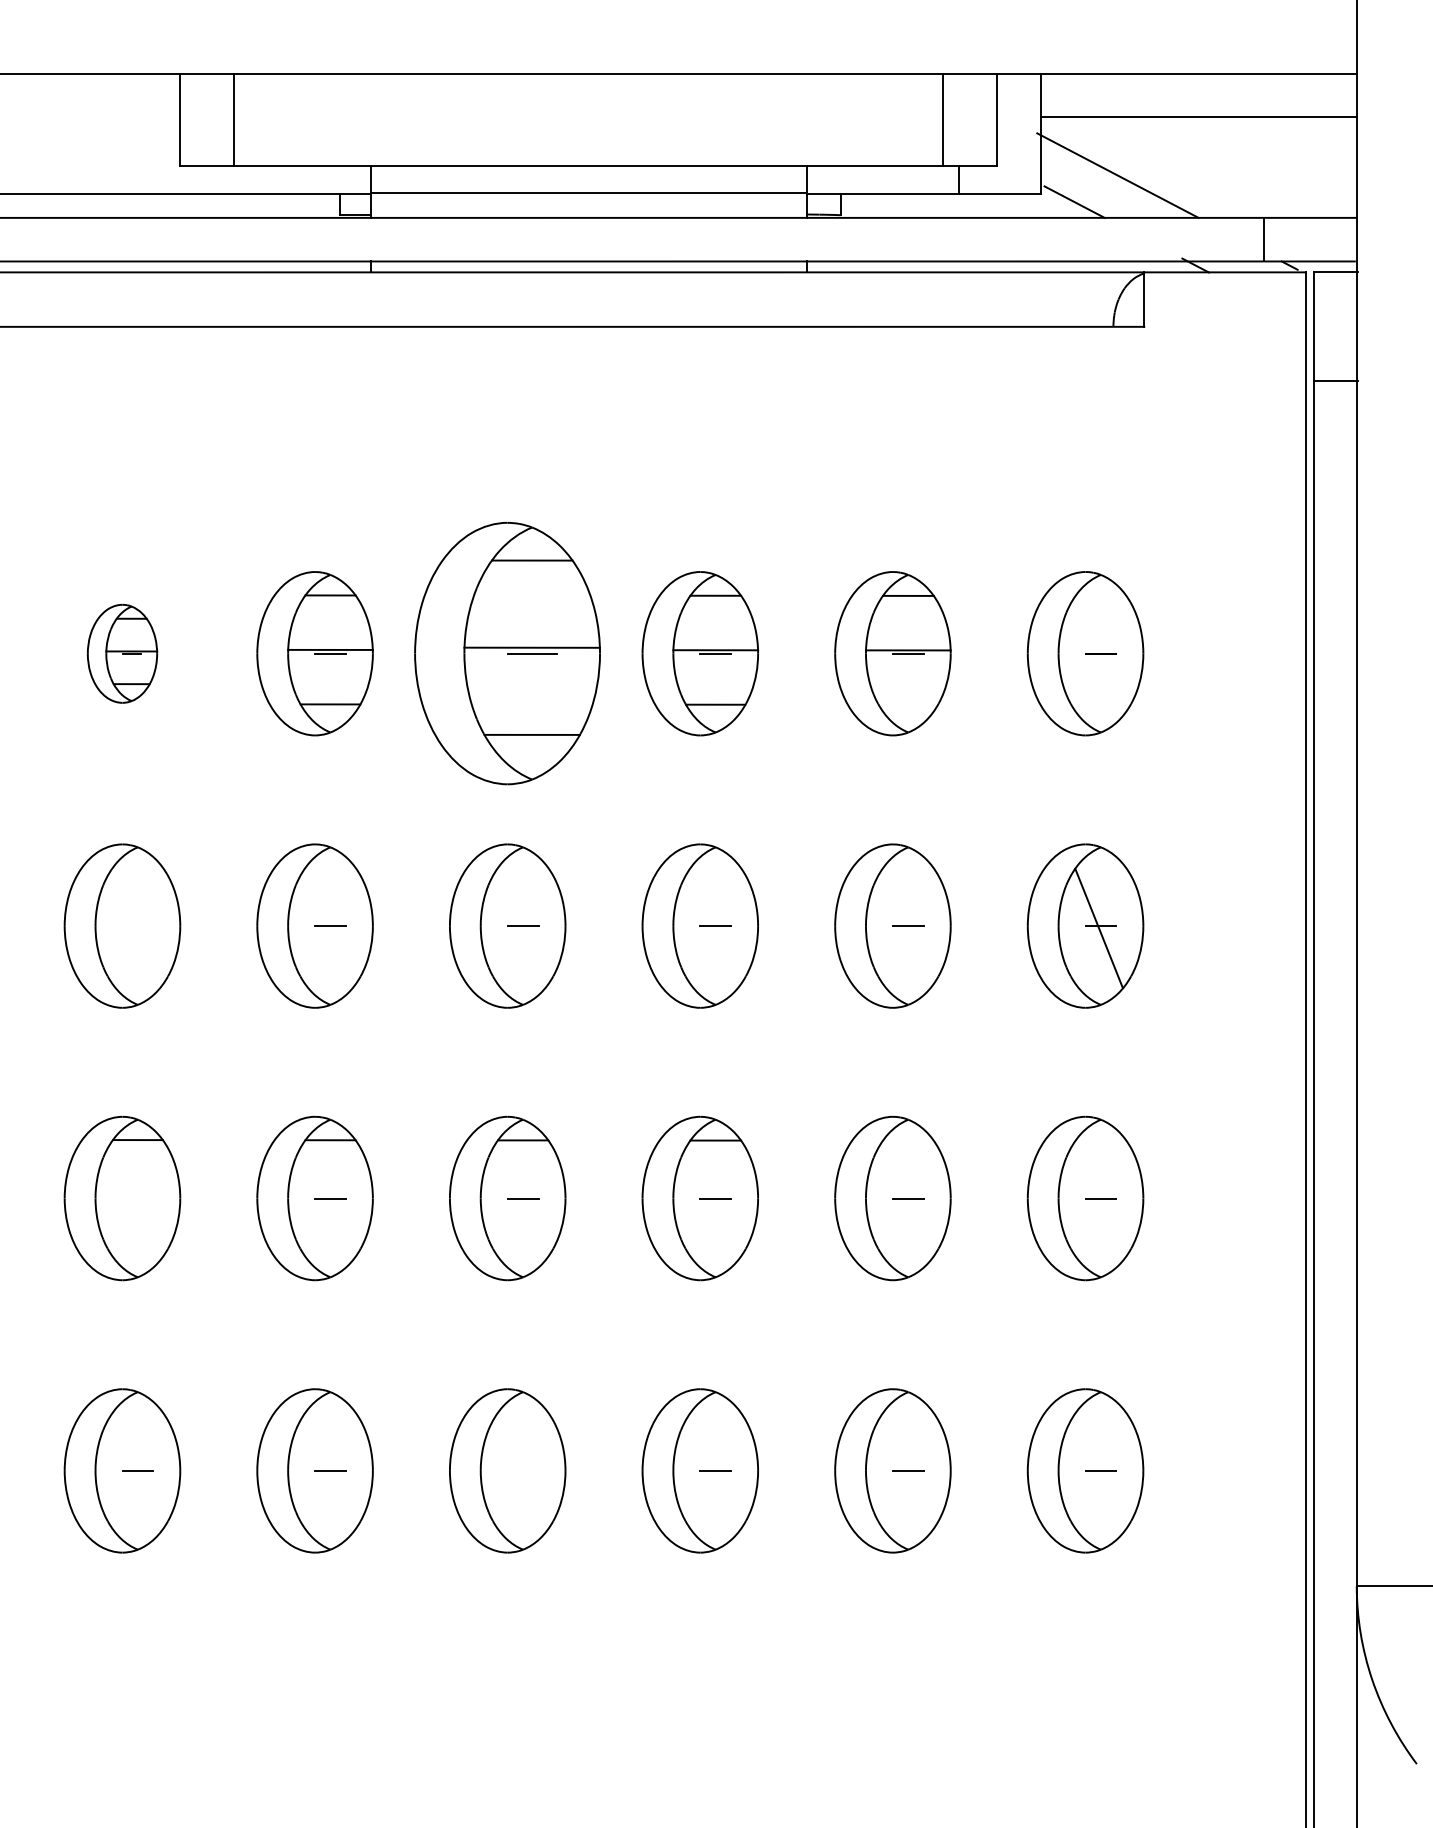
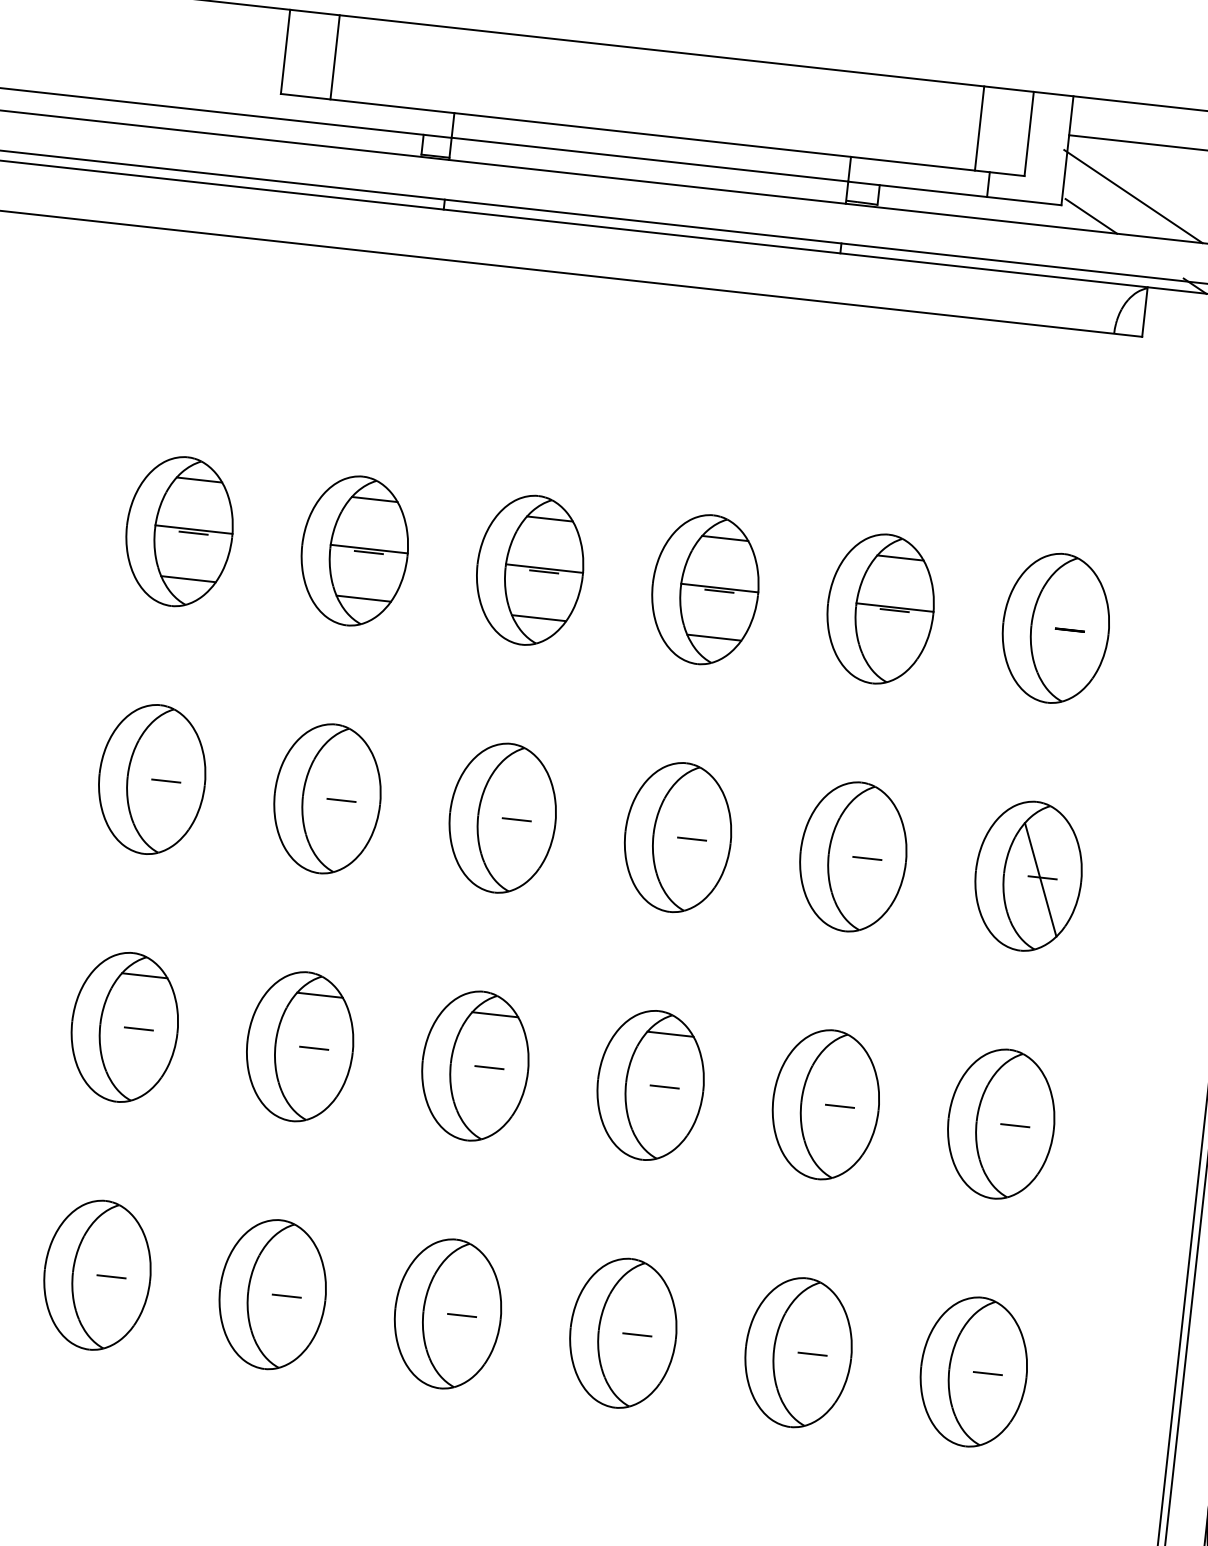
part: (122, 653) -> (179, 531), size x1.67
part: (507, 653) -> (529, 570), size x0.62
line: (137, 925) -> (165, 780), added
line: (137, 1198) -> (138, 1028), added
line: (522, 1470) -> (461, 1315), added

